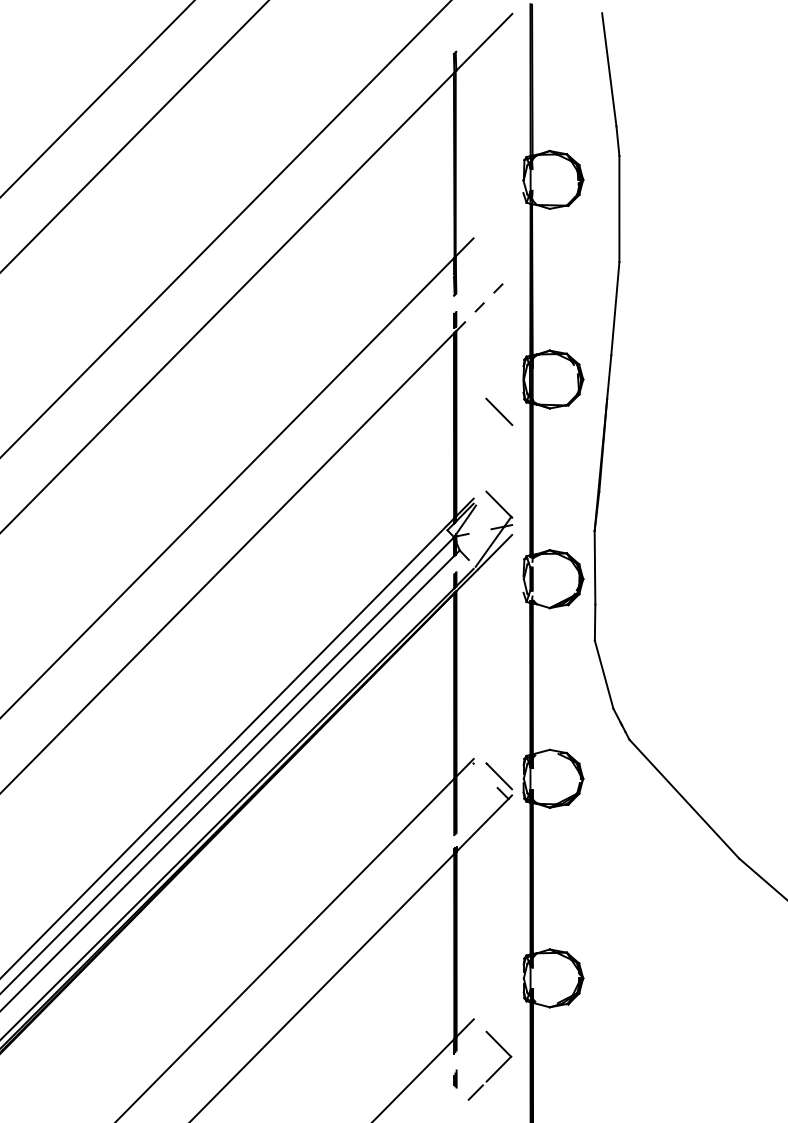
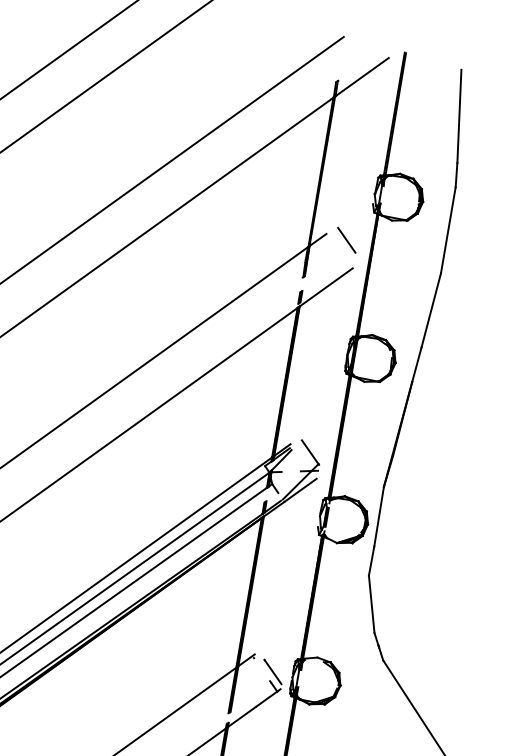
line: (484, 302) -> (326, 287), dashed -> solid
line: (499, 411) -> (347, 240), moved

